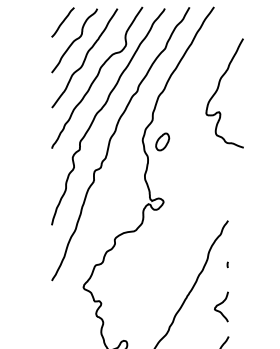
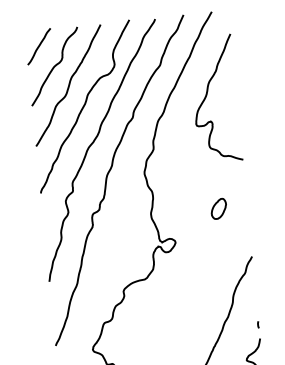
curve: (218, 89) -> (207, 95), moved
part: (162, 141) -> (218, 208), moved
curve: (227, 264) -> (257, 324), moved

